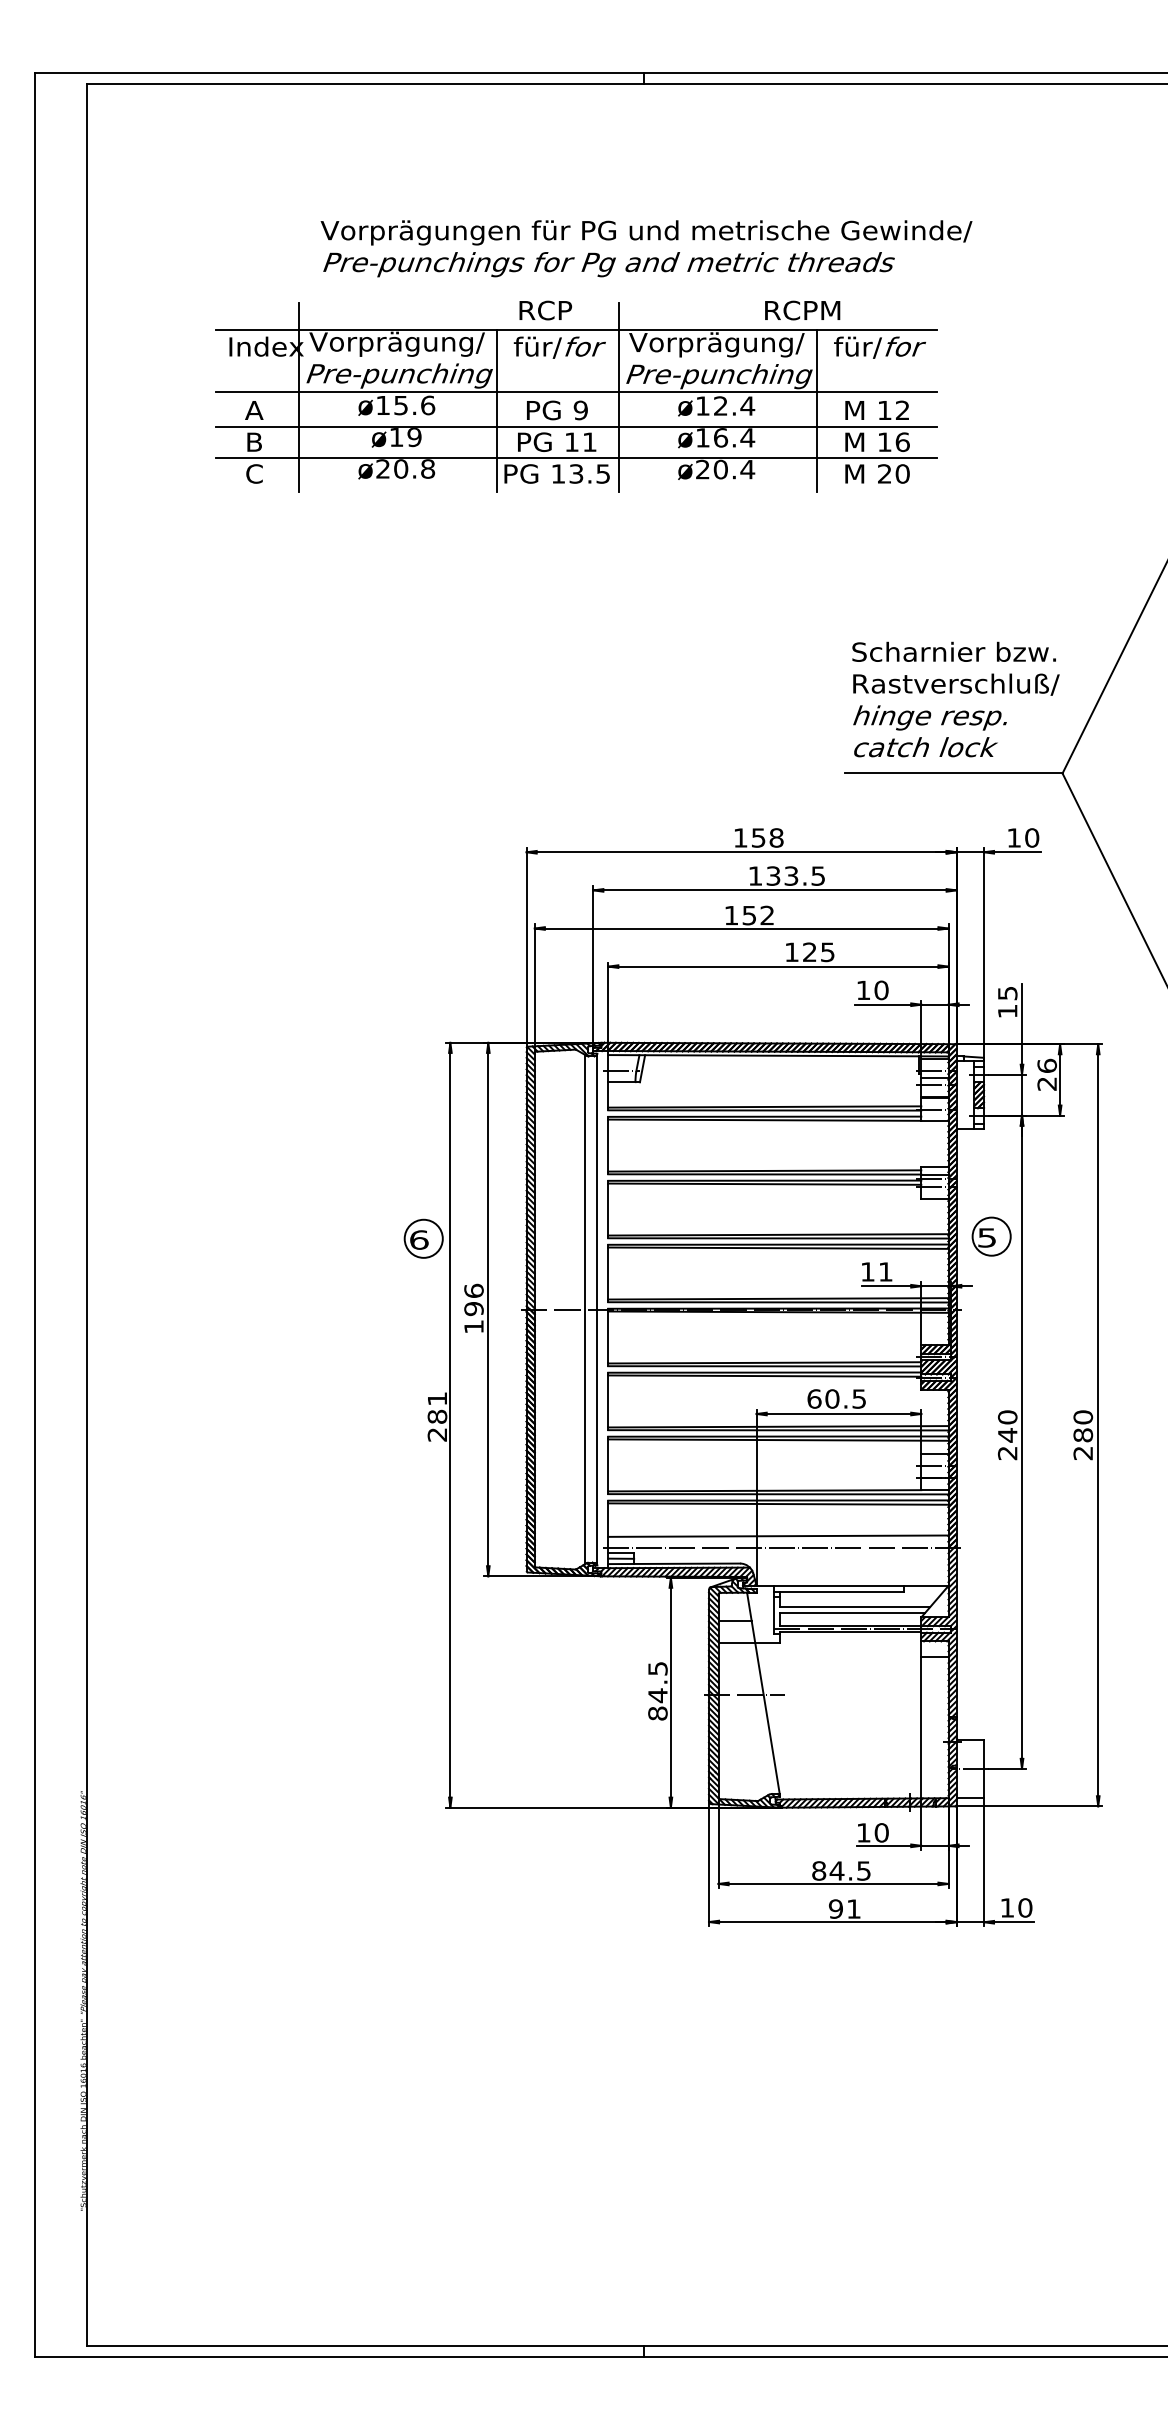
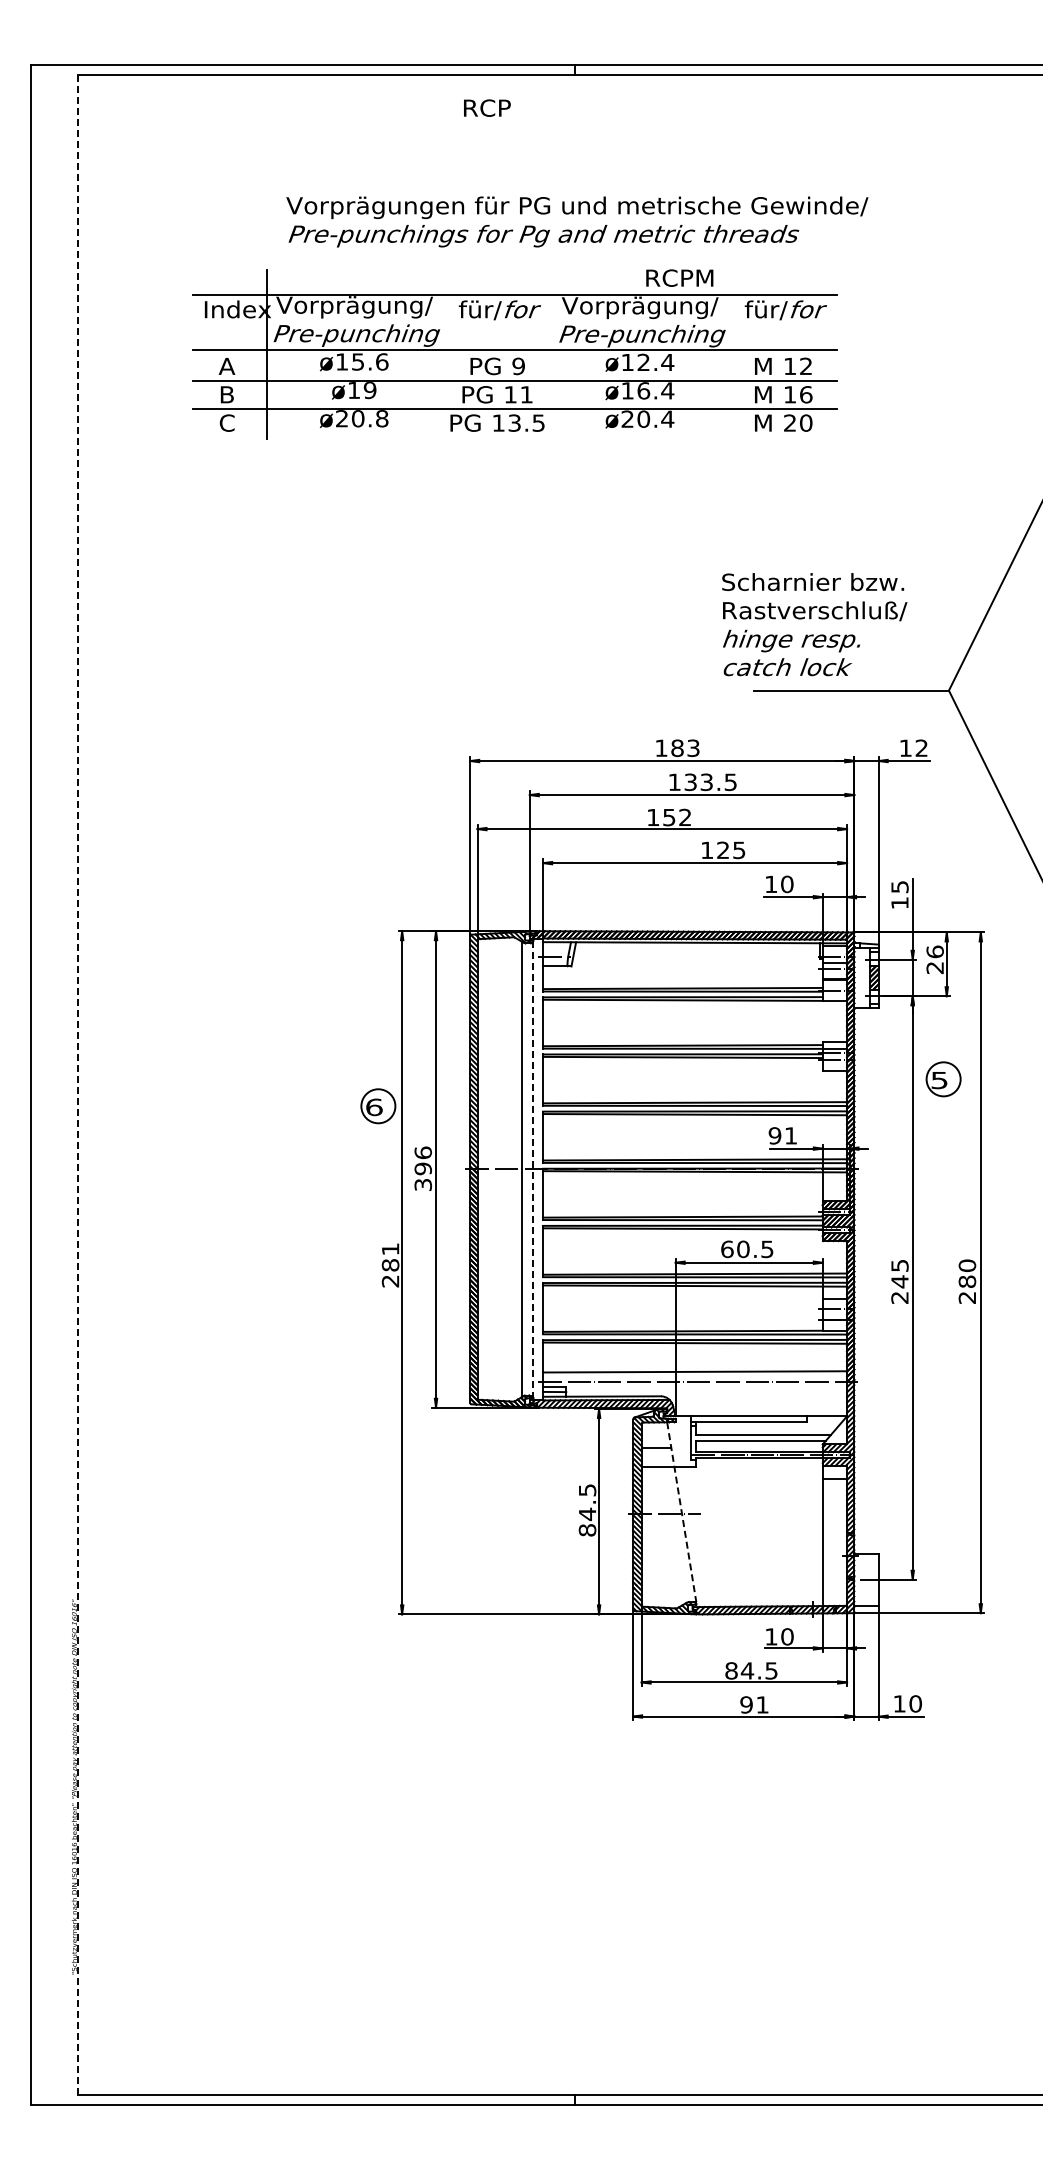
text: (545, 309) -> (487, 107), moved
text: (802, 309) -> (679, 277), moved
line: (619, 397) -> (553, 354), removed
line: (497, 410) -> (444, 366), removed
line: (817, 410) -> (730, 366), removed
text: (955, 699) -> (814, 624), moved
text: (767, 837) -> (685, 747), 158 -> 183
text: (1031, 837) -> (921, 747), 10 -> 12
line: (86, 1214) -> (77, 1084), solid -> dashed
part: (991, 1236) -> (943, 1079), moved
text: (867, 1271) -> (774, 1135), 11 -> 91
line: (597, 1309) -> (533, 1169), solid -> dashed
text: (474, 1326) -> (423, 1184), 196 -> 396
text: (1007, 1417) -> (899, 1265), 240 -> 245
line: (763, 1693) -> (681, 1512), solid -> dashed

